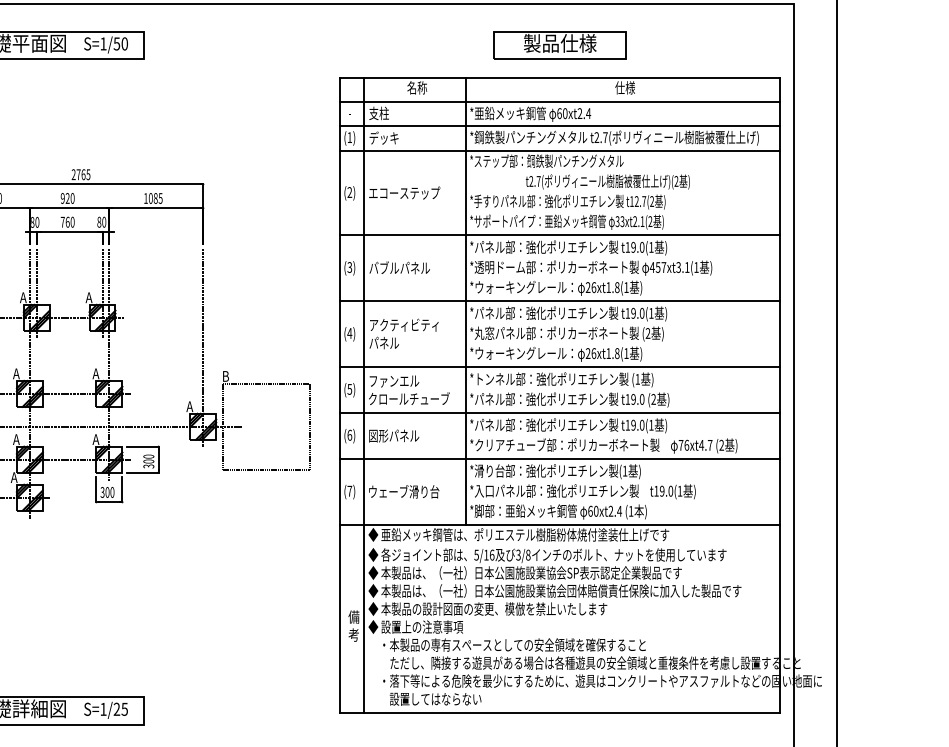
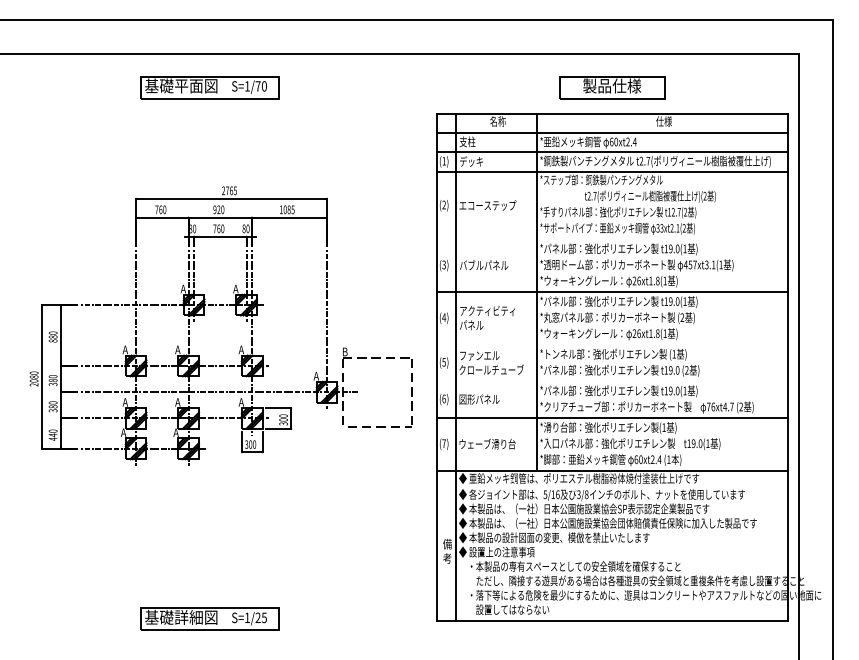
text: (116, 44) -> (257, 86), S=1/50 -> S=1/70
line: (559, 235) -> (611, 239), removed
line: (559, 367) -> (611, 344), removed
line: (559, 413) -> (611, 381), removed

